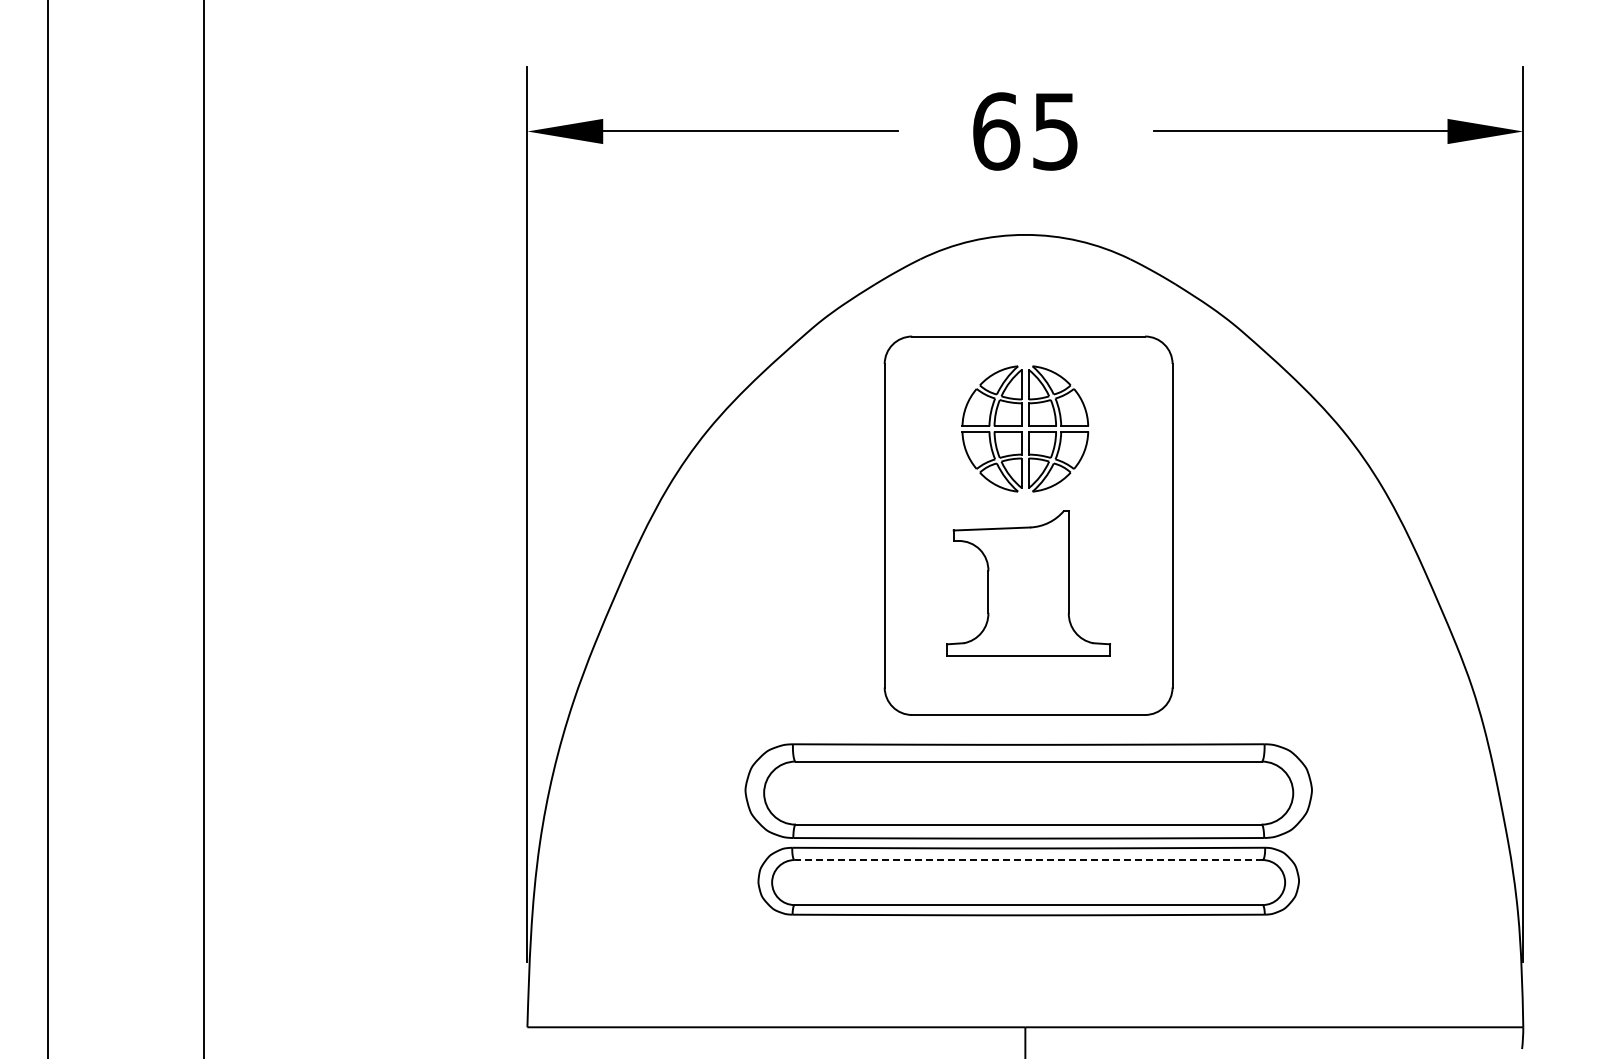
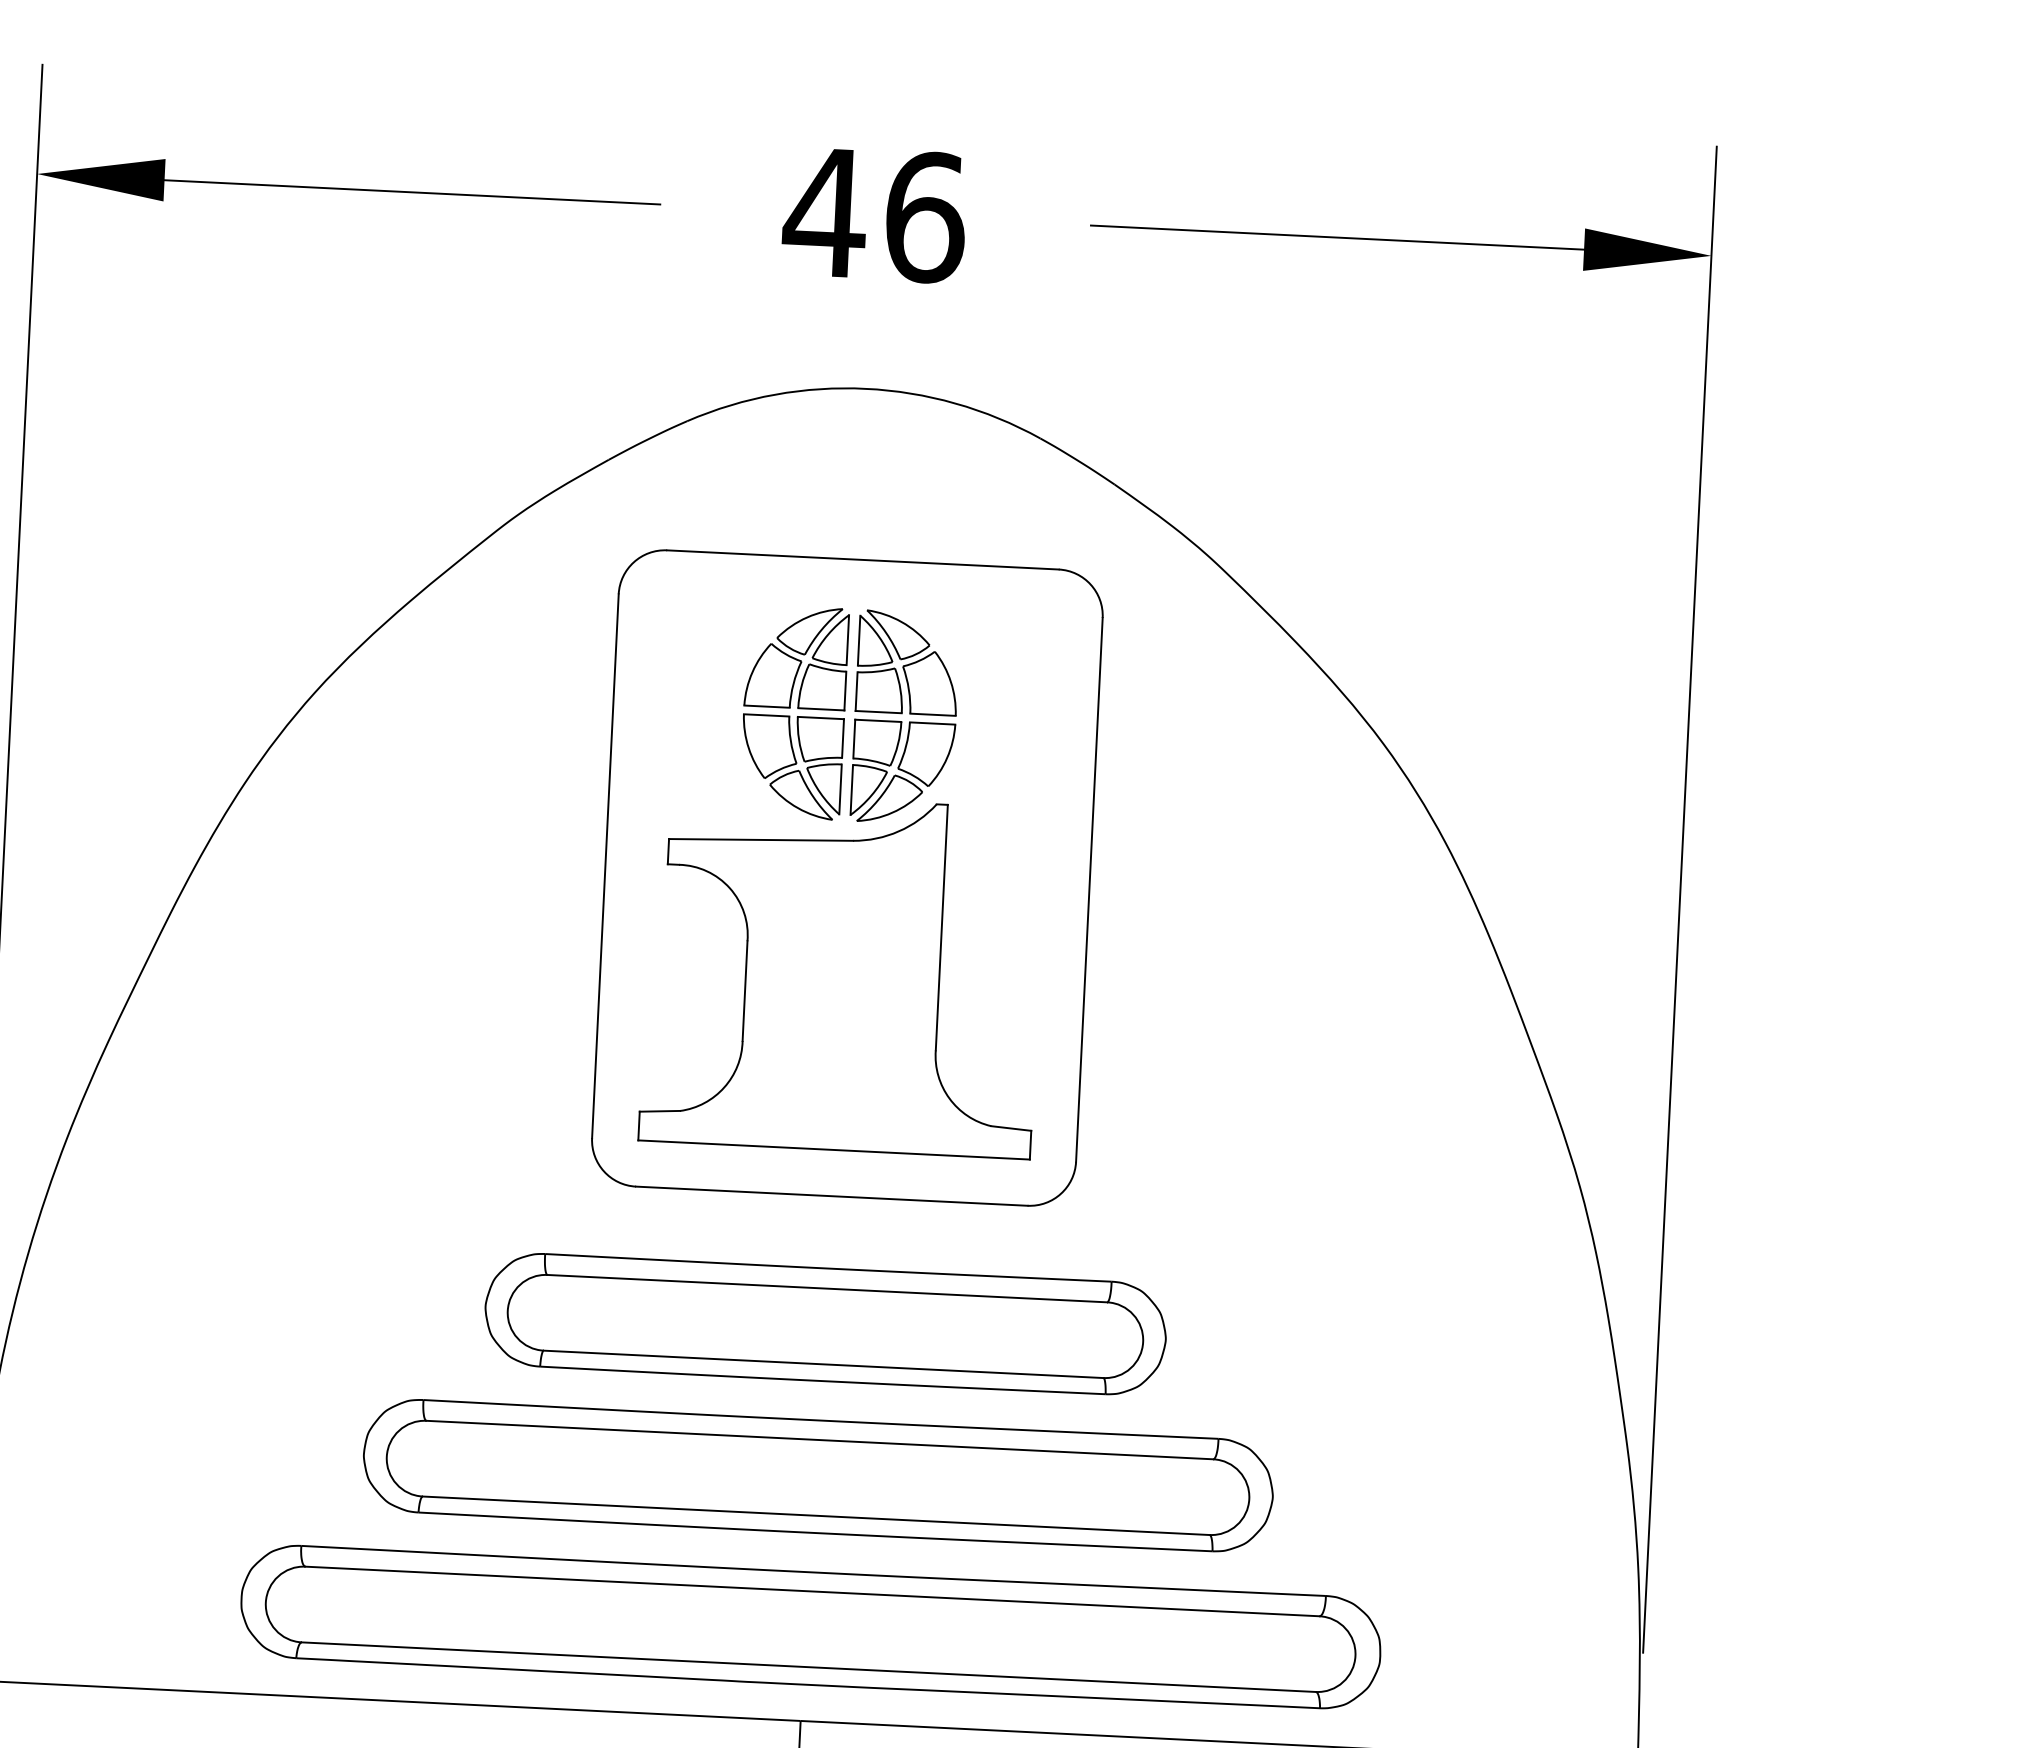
text: (1025, 131) -> (874, 214), 65 -> 46
part: (1028, 583) -> (842, 975), size x1.43
part: (1028, 790) -> (825, 1323), size x0.71
line: (1028, 860) -> (819, 1440), dashed -> solid
part: (1028, 971) -> (810, 1627), added

